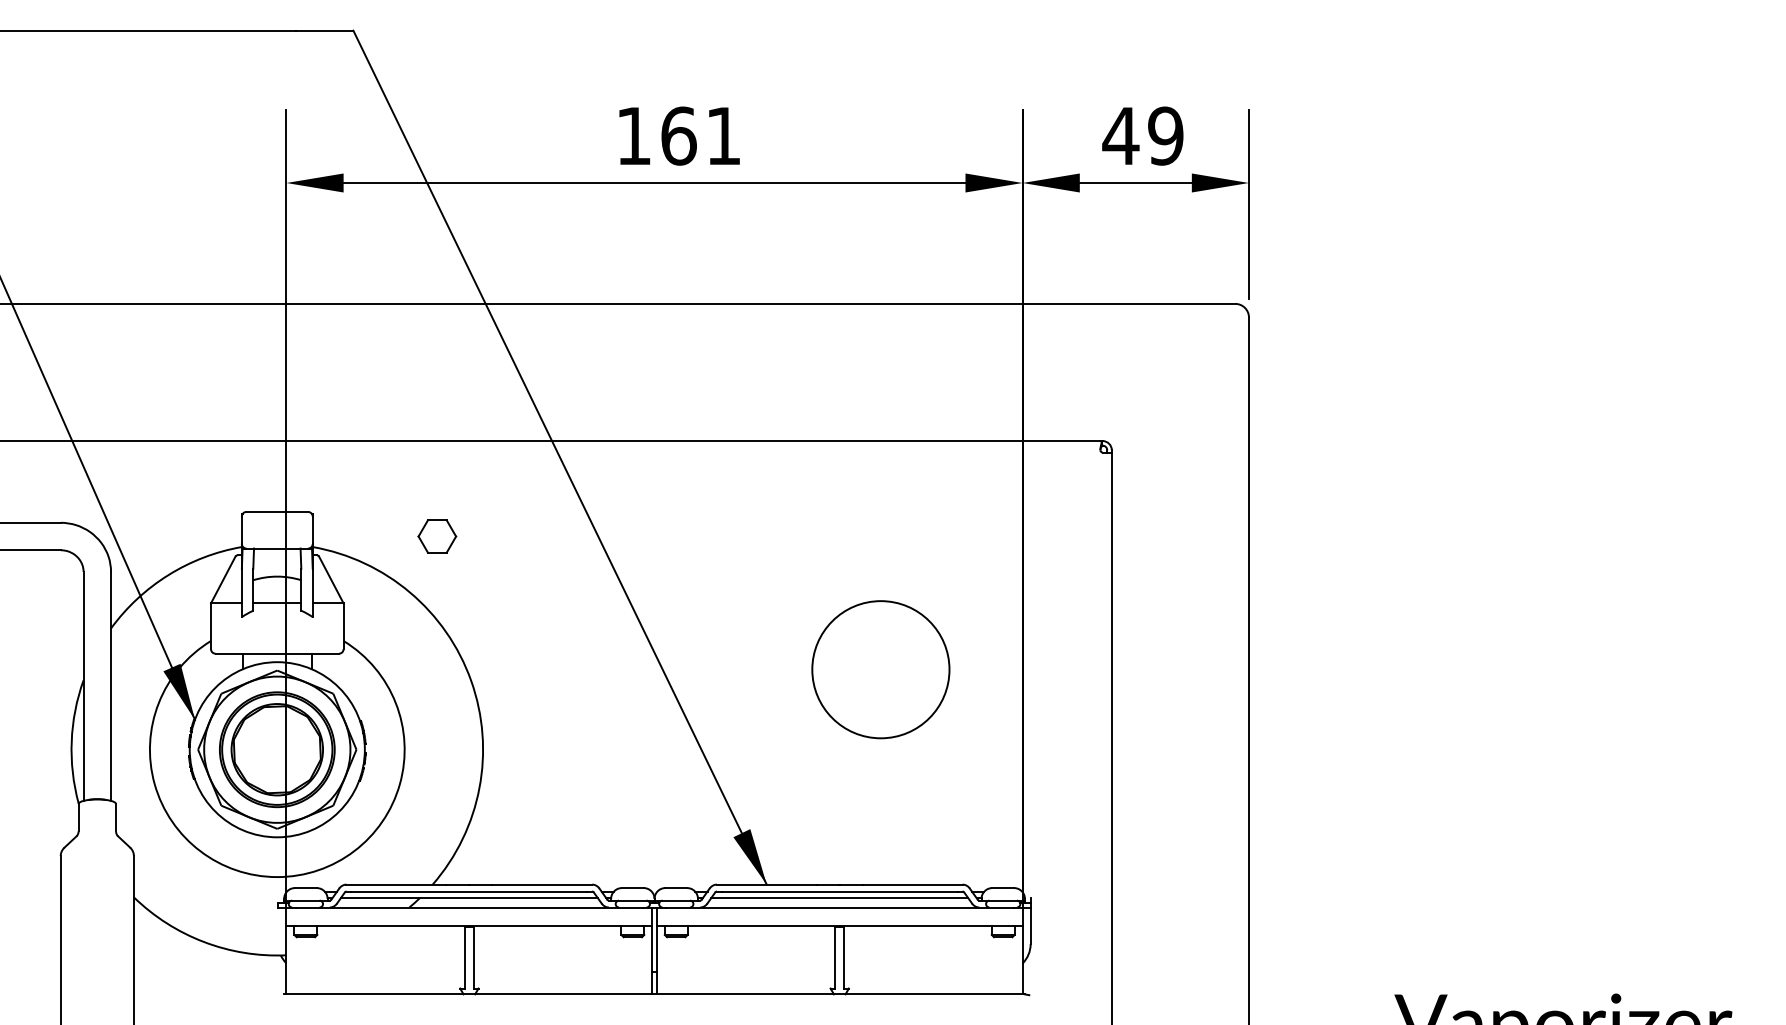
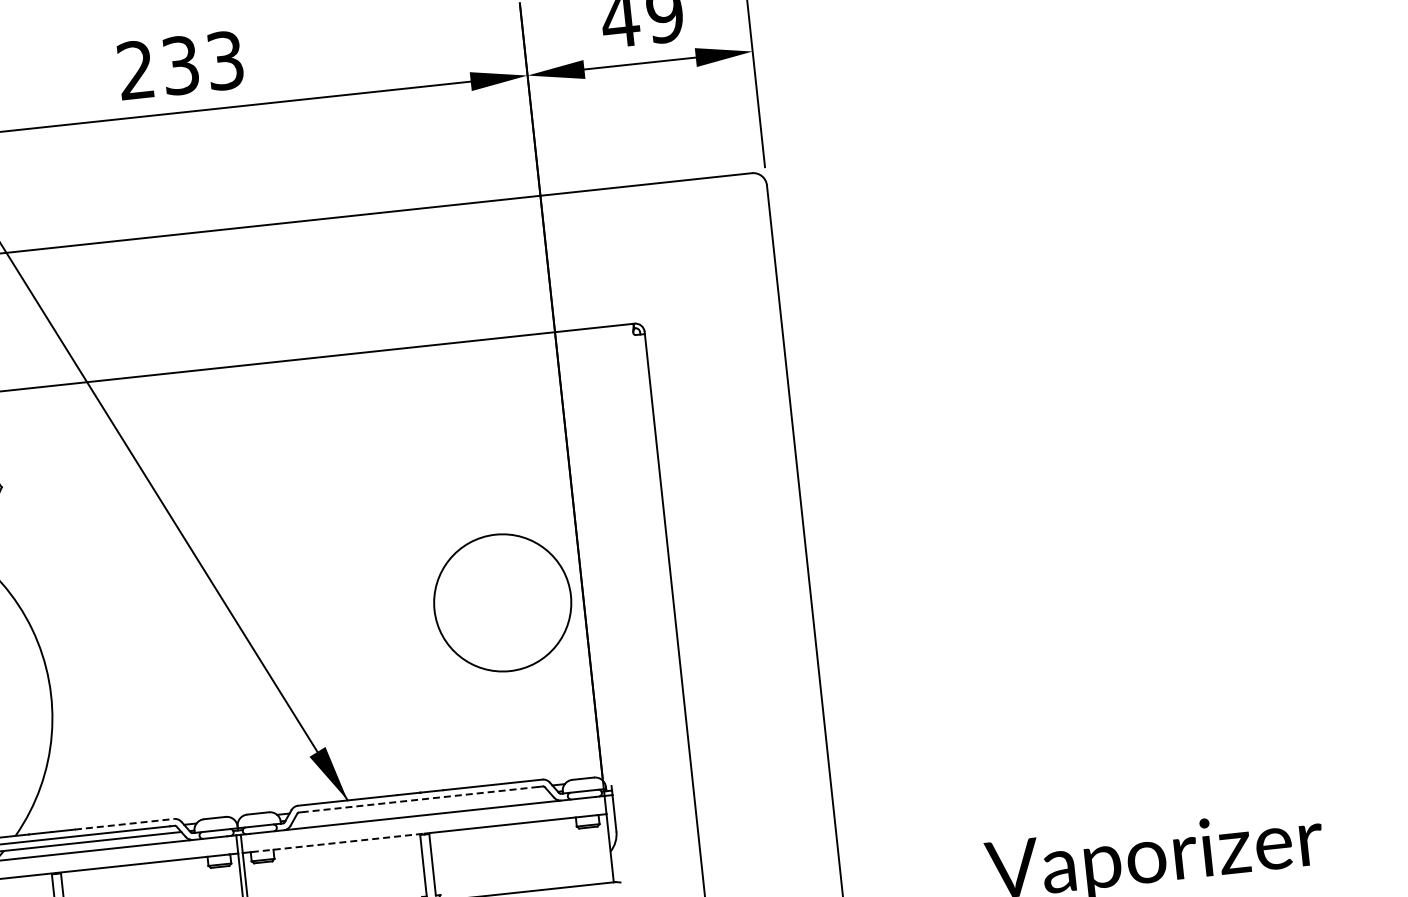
text: (678, 135) -> (180, 64), 161 -> 233
circle: (880, 669) -> (502, 602), moved
line: (542, 884) -> (124, 824), solid -> dashed
line: (839, 891) -> (420, 799), solid -> dashed
line: (839, 898) -> (421, 806), removed
line: (752, 925) -> (337, 842), solid -> dashed

